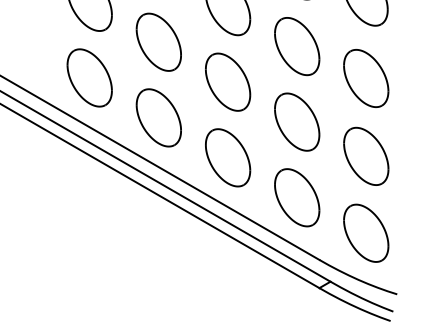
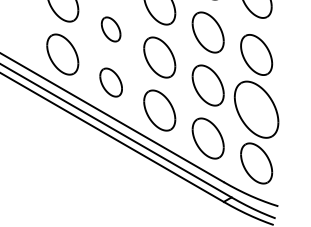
part: (158, 41) -> (110, 29), size x0.6
part: (158, 117) -> (110, 82), size x0.7
part: (366, 155) -> (256, 108), size x1.4

